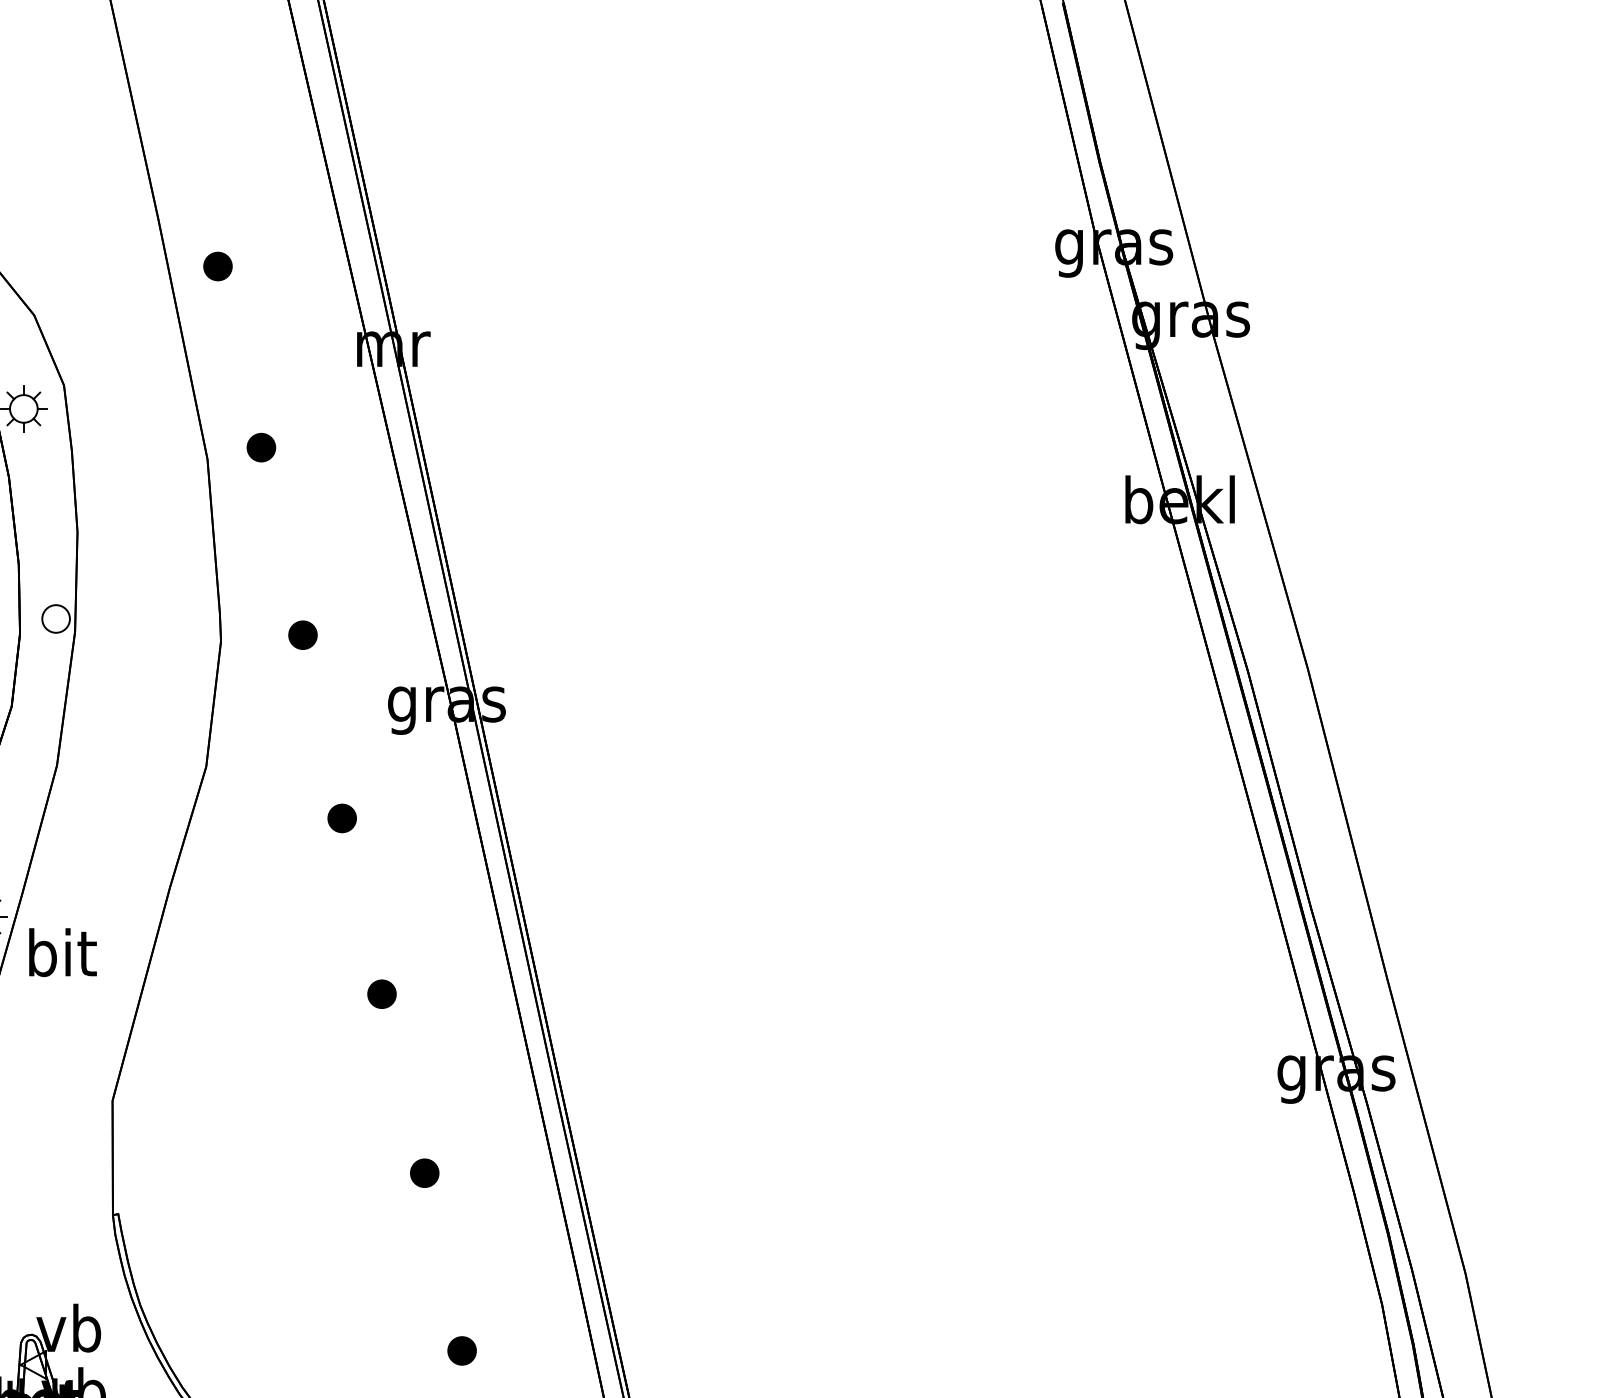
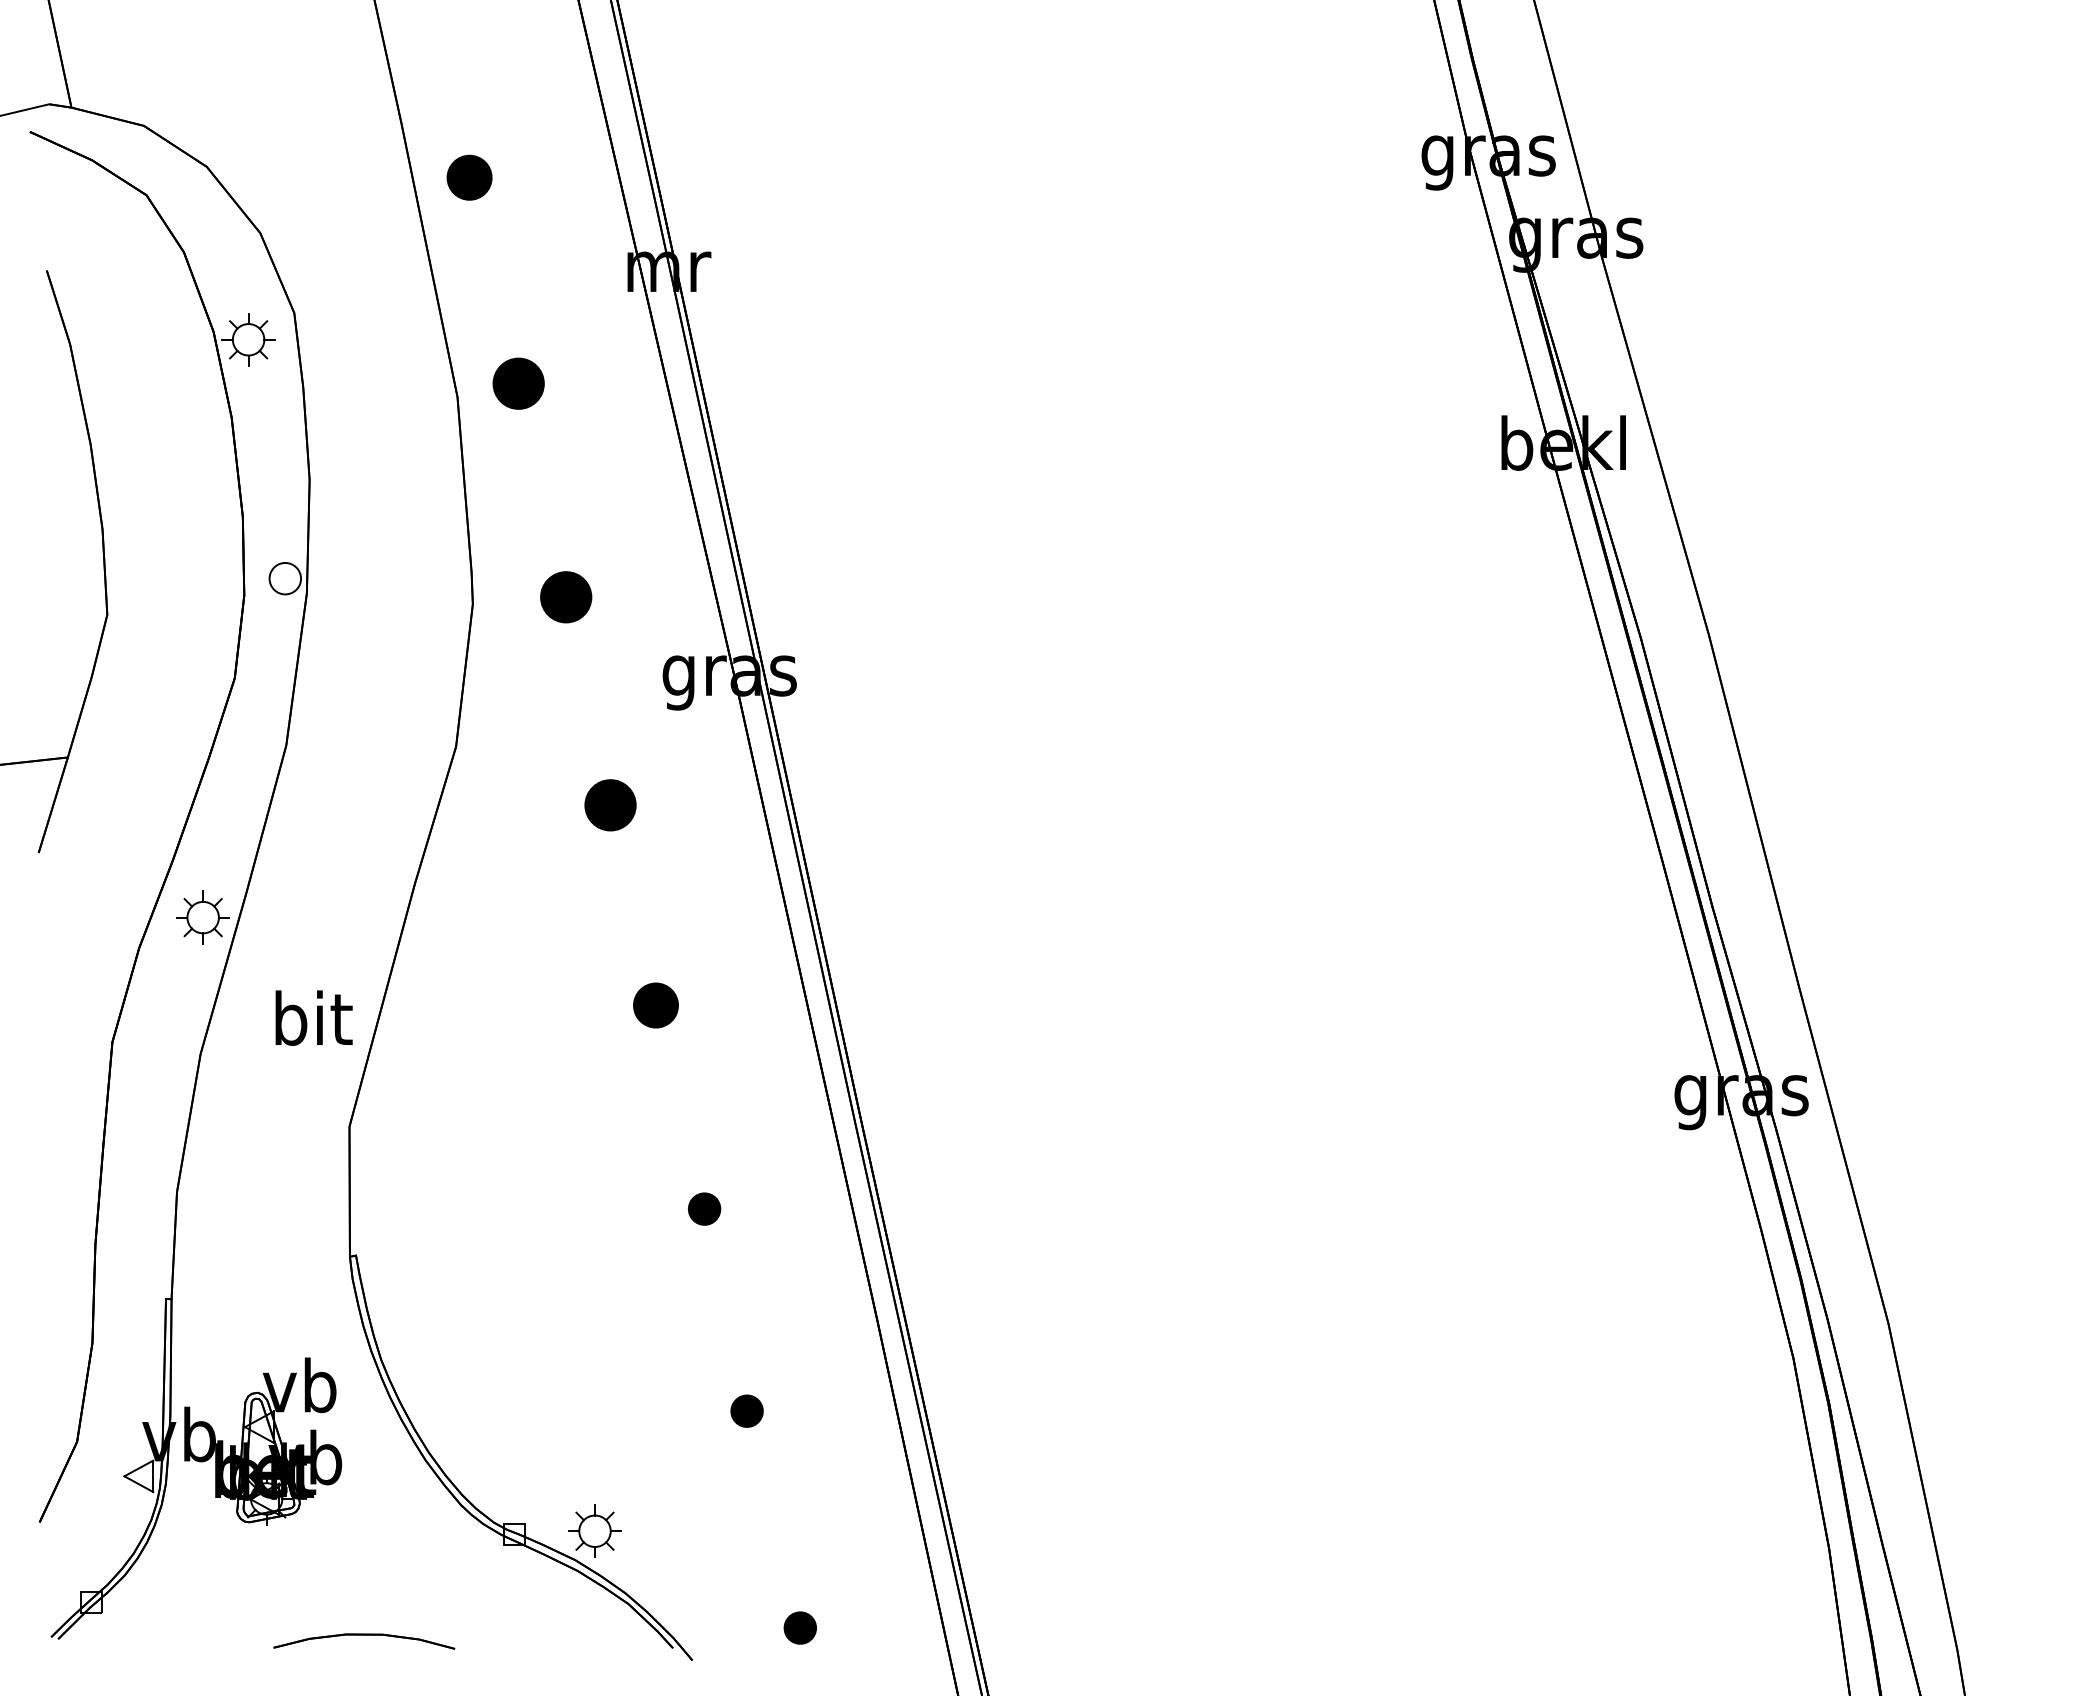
part: (217, 266) -> (468, 177), size x1.4
part: (261, 447) -> (518, 383), size x1.6
part: (302, 634) -> (565, 596), size x1.6
part: (342, 818) -> (610, 805), size x1.6
text: (62, 952) -> (313, 1017), moved
part: (381, 994) -> (655, 1005), size x1.4

